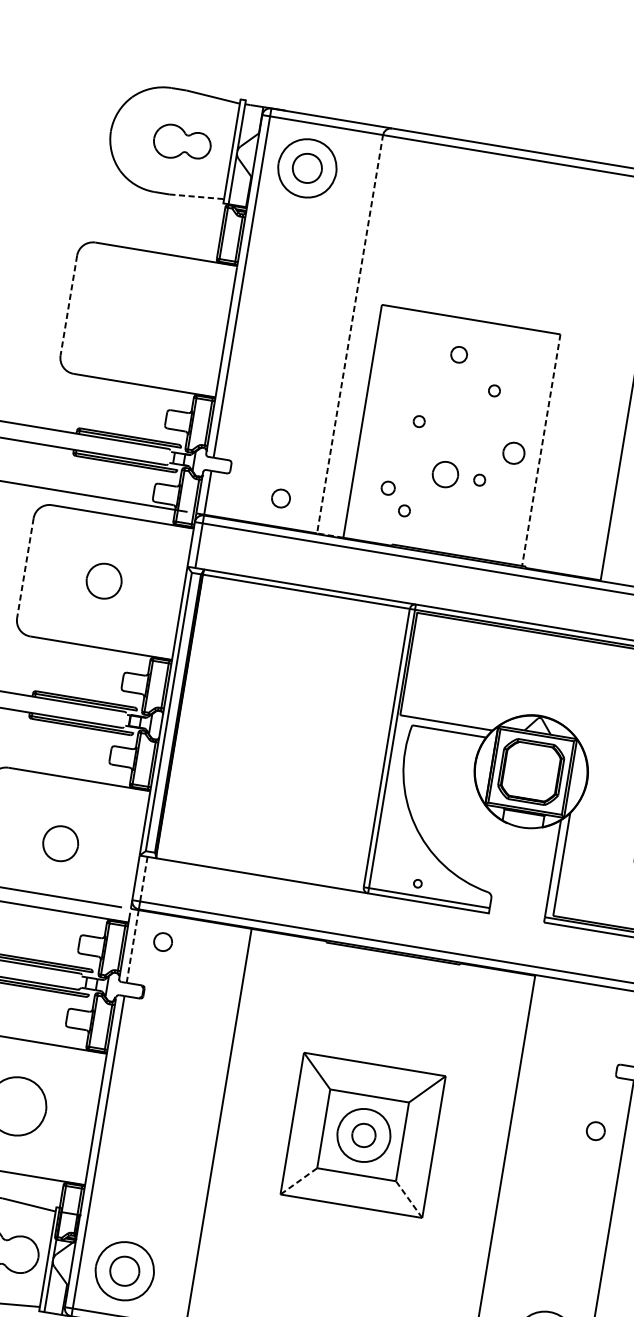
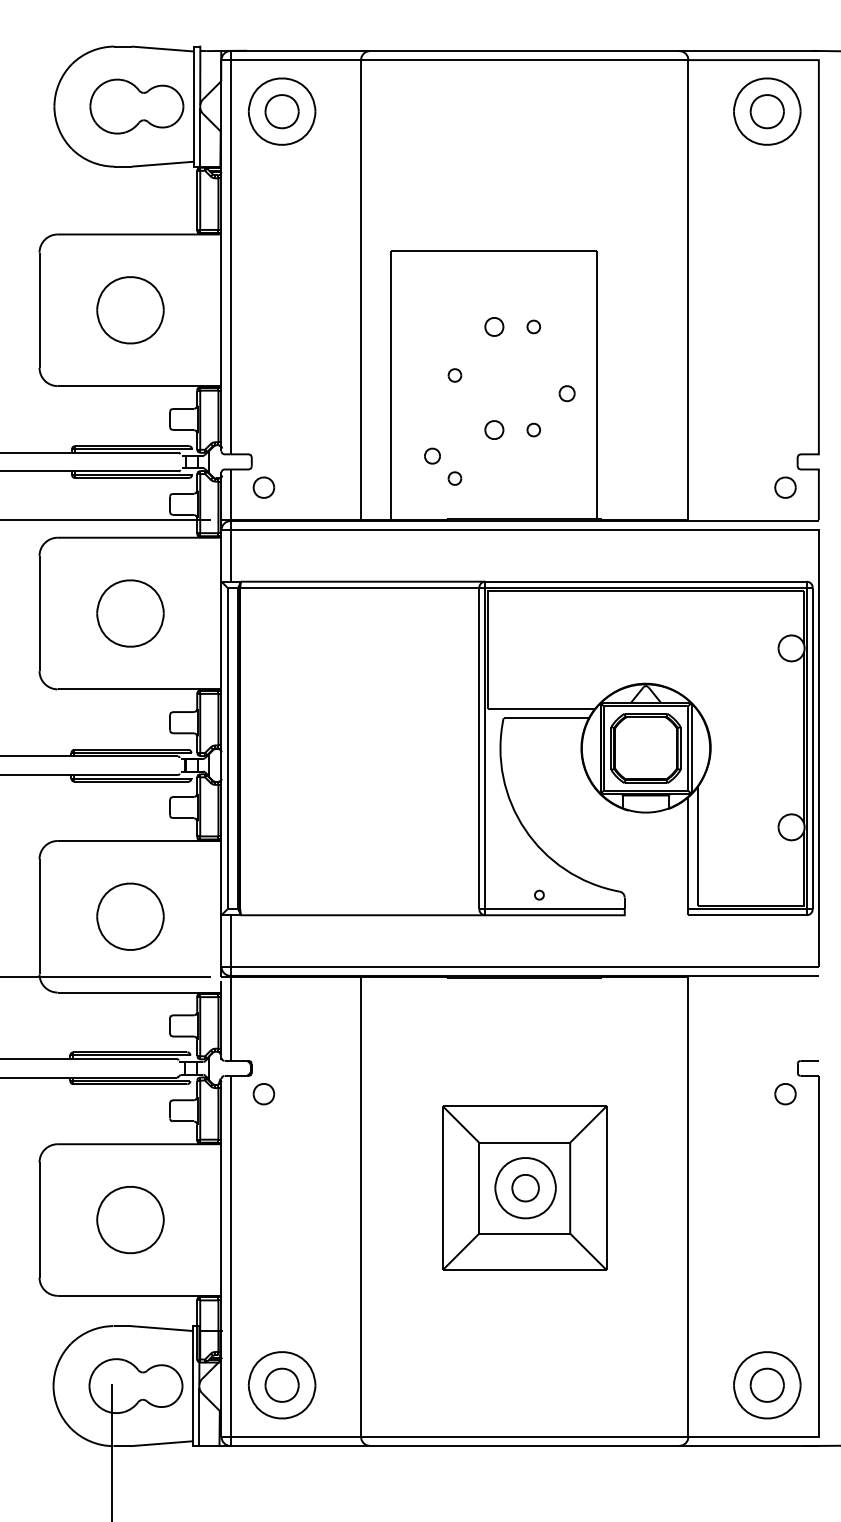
part: (182, 143) -> (136, 106), size x1.43
line: (197, 197) -> (163, 164), dashed -> solid
line: (68, 305) -> (39, 310), dashed -> solid
part: (147, 318) -> (130, 310), added
line: (347, 347) -> (360, 305), dashed -> solid
part: (459, 354) -> (494, 326), moved
line: (541, 449) -> (597, 384), dashed -> solid
part: (513, 453) -> (566, 393), size x0.62
part: (445, 474) -> (494, 429), size x0.62
part: (280, 498) -> (263, 487), moved
line: (25, 568) -> (39, 613), dashed -> solid
part: (104, 581) -> (130, 613), size x1.67
part: (60, 843) -> (130, 916), size x1.67
line: (143, 879) -> (230, 941), dashed -> solid
part: (162, 942) -> (263, 1094), moved
line: (132, 946) -> (230, 1018), dashed -> solid
part: (595, 1131) -> (785, 1094), moved
line: (299, 1181) -> (461, 1251), dashed -> solid
line: (409, 1199) -> (588, 1251), dashed -> solid

